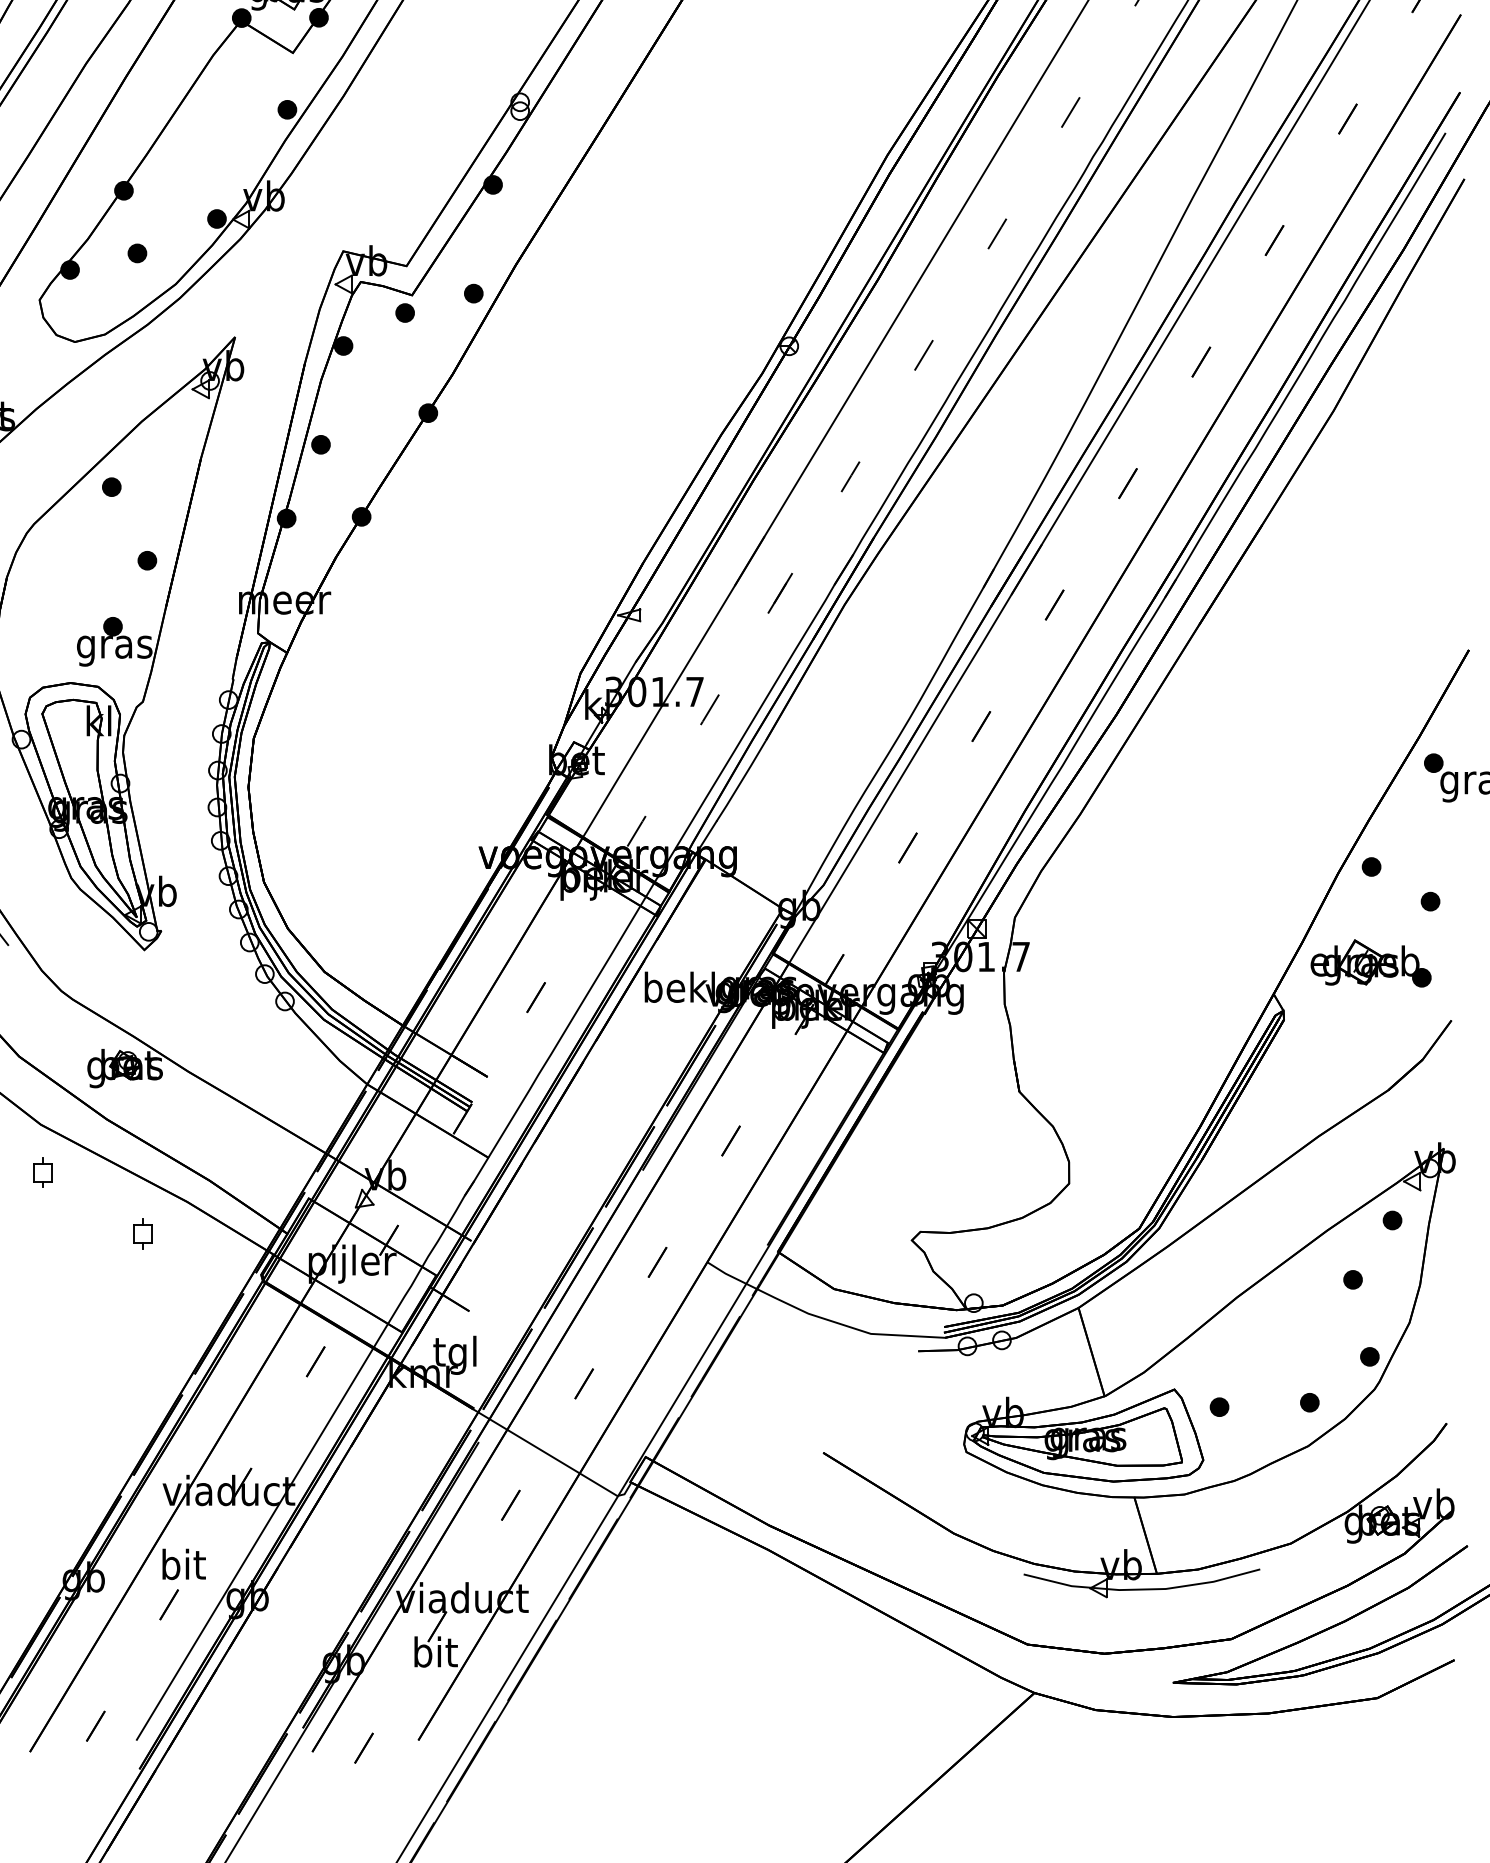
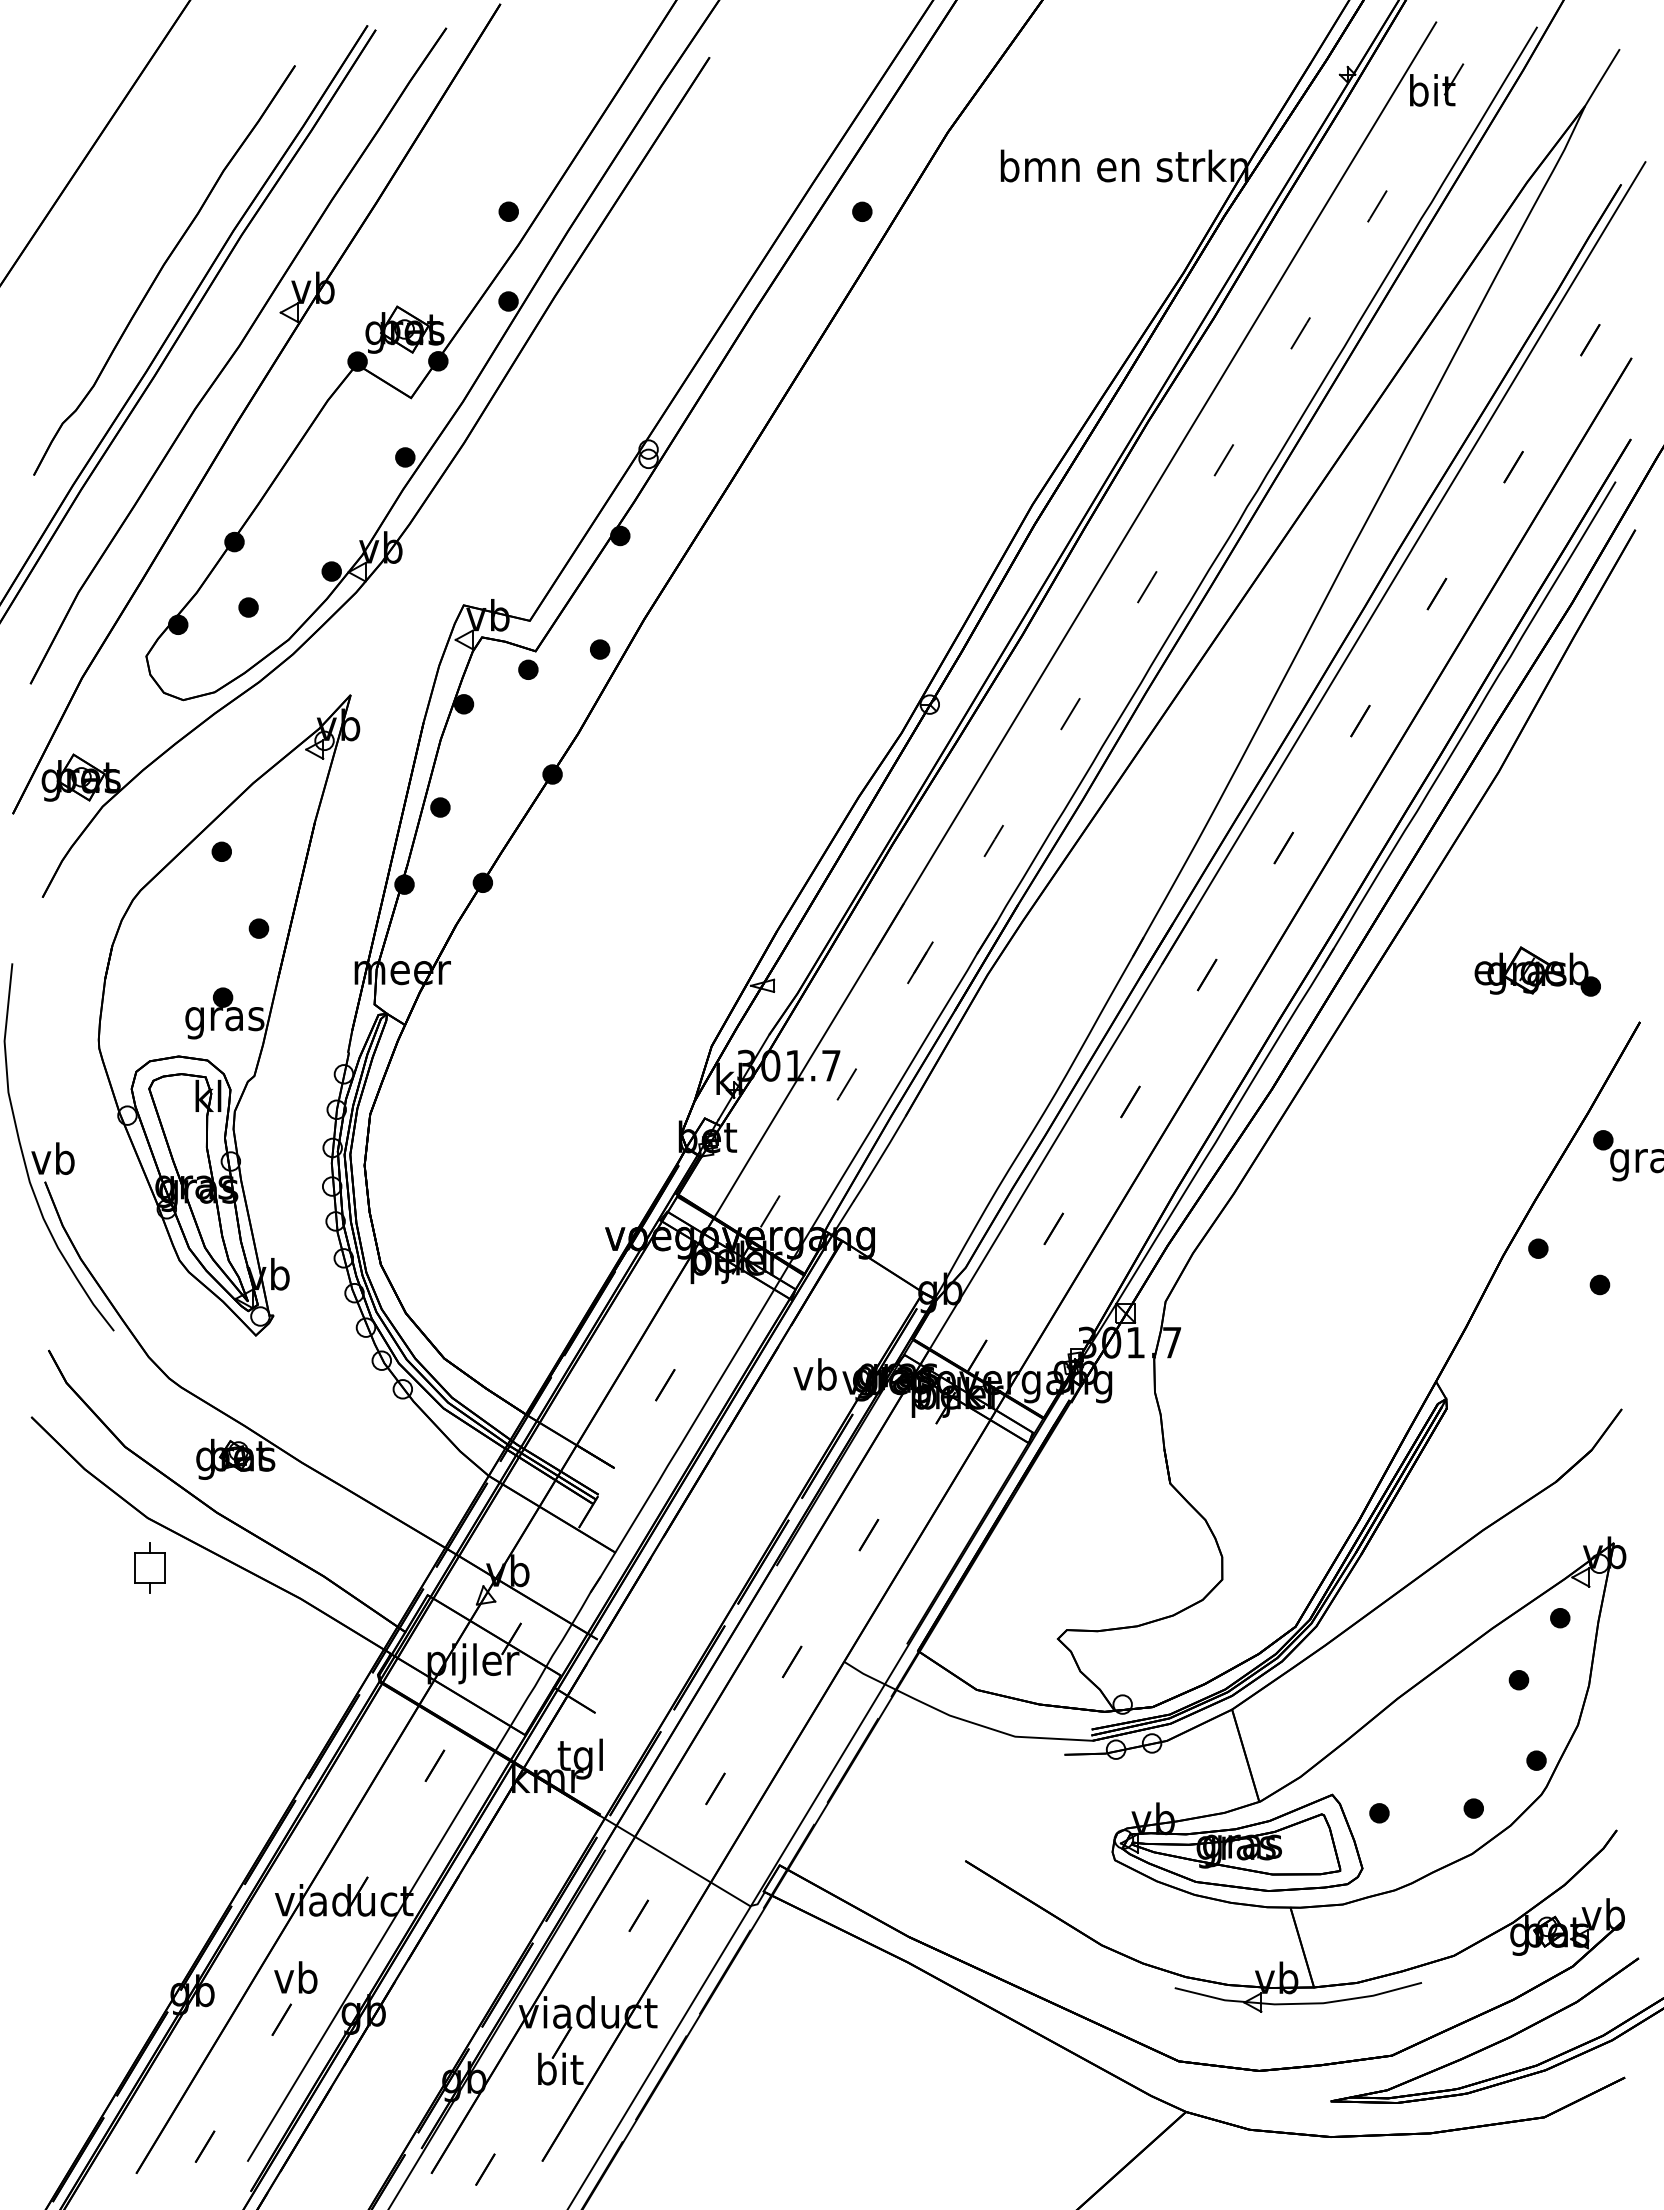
part: (1370, 963) -> (1537, 971), moved
text: (679, 987) -> (815, 1374), bekl -> vb
part: (42, 1172) -> (149, 1568), size x1.6
part: (143, 1234) -> (254, 1632), removed
text: (184, 1564) -> (297, 1977), bit -> vb

